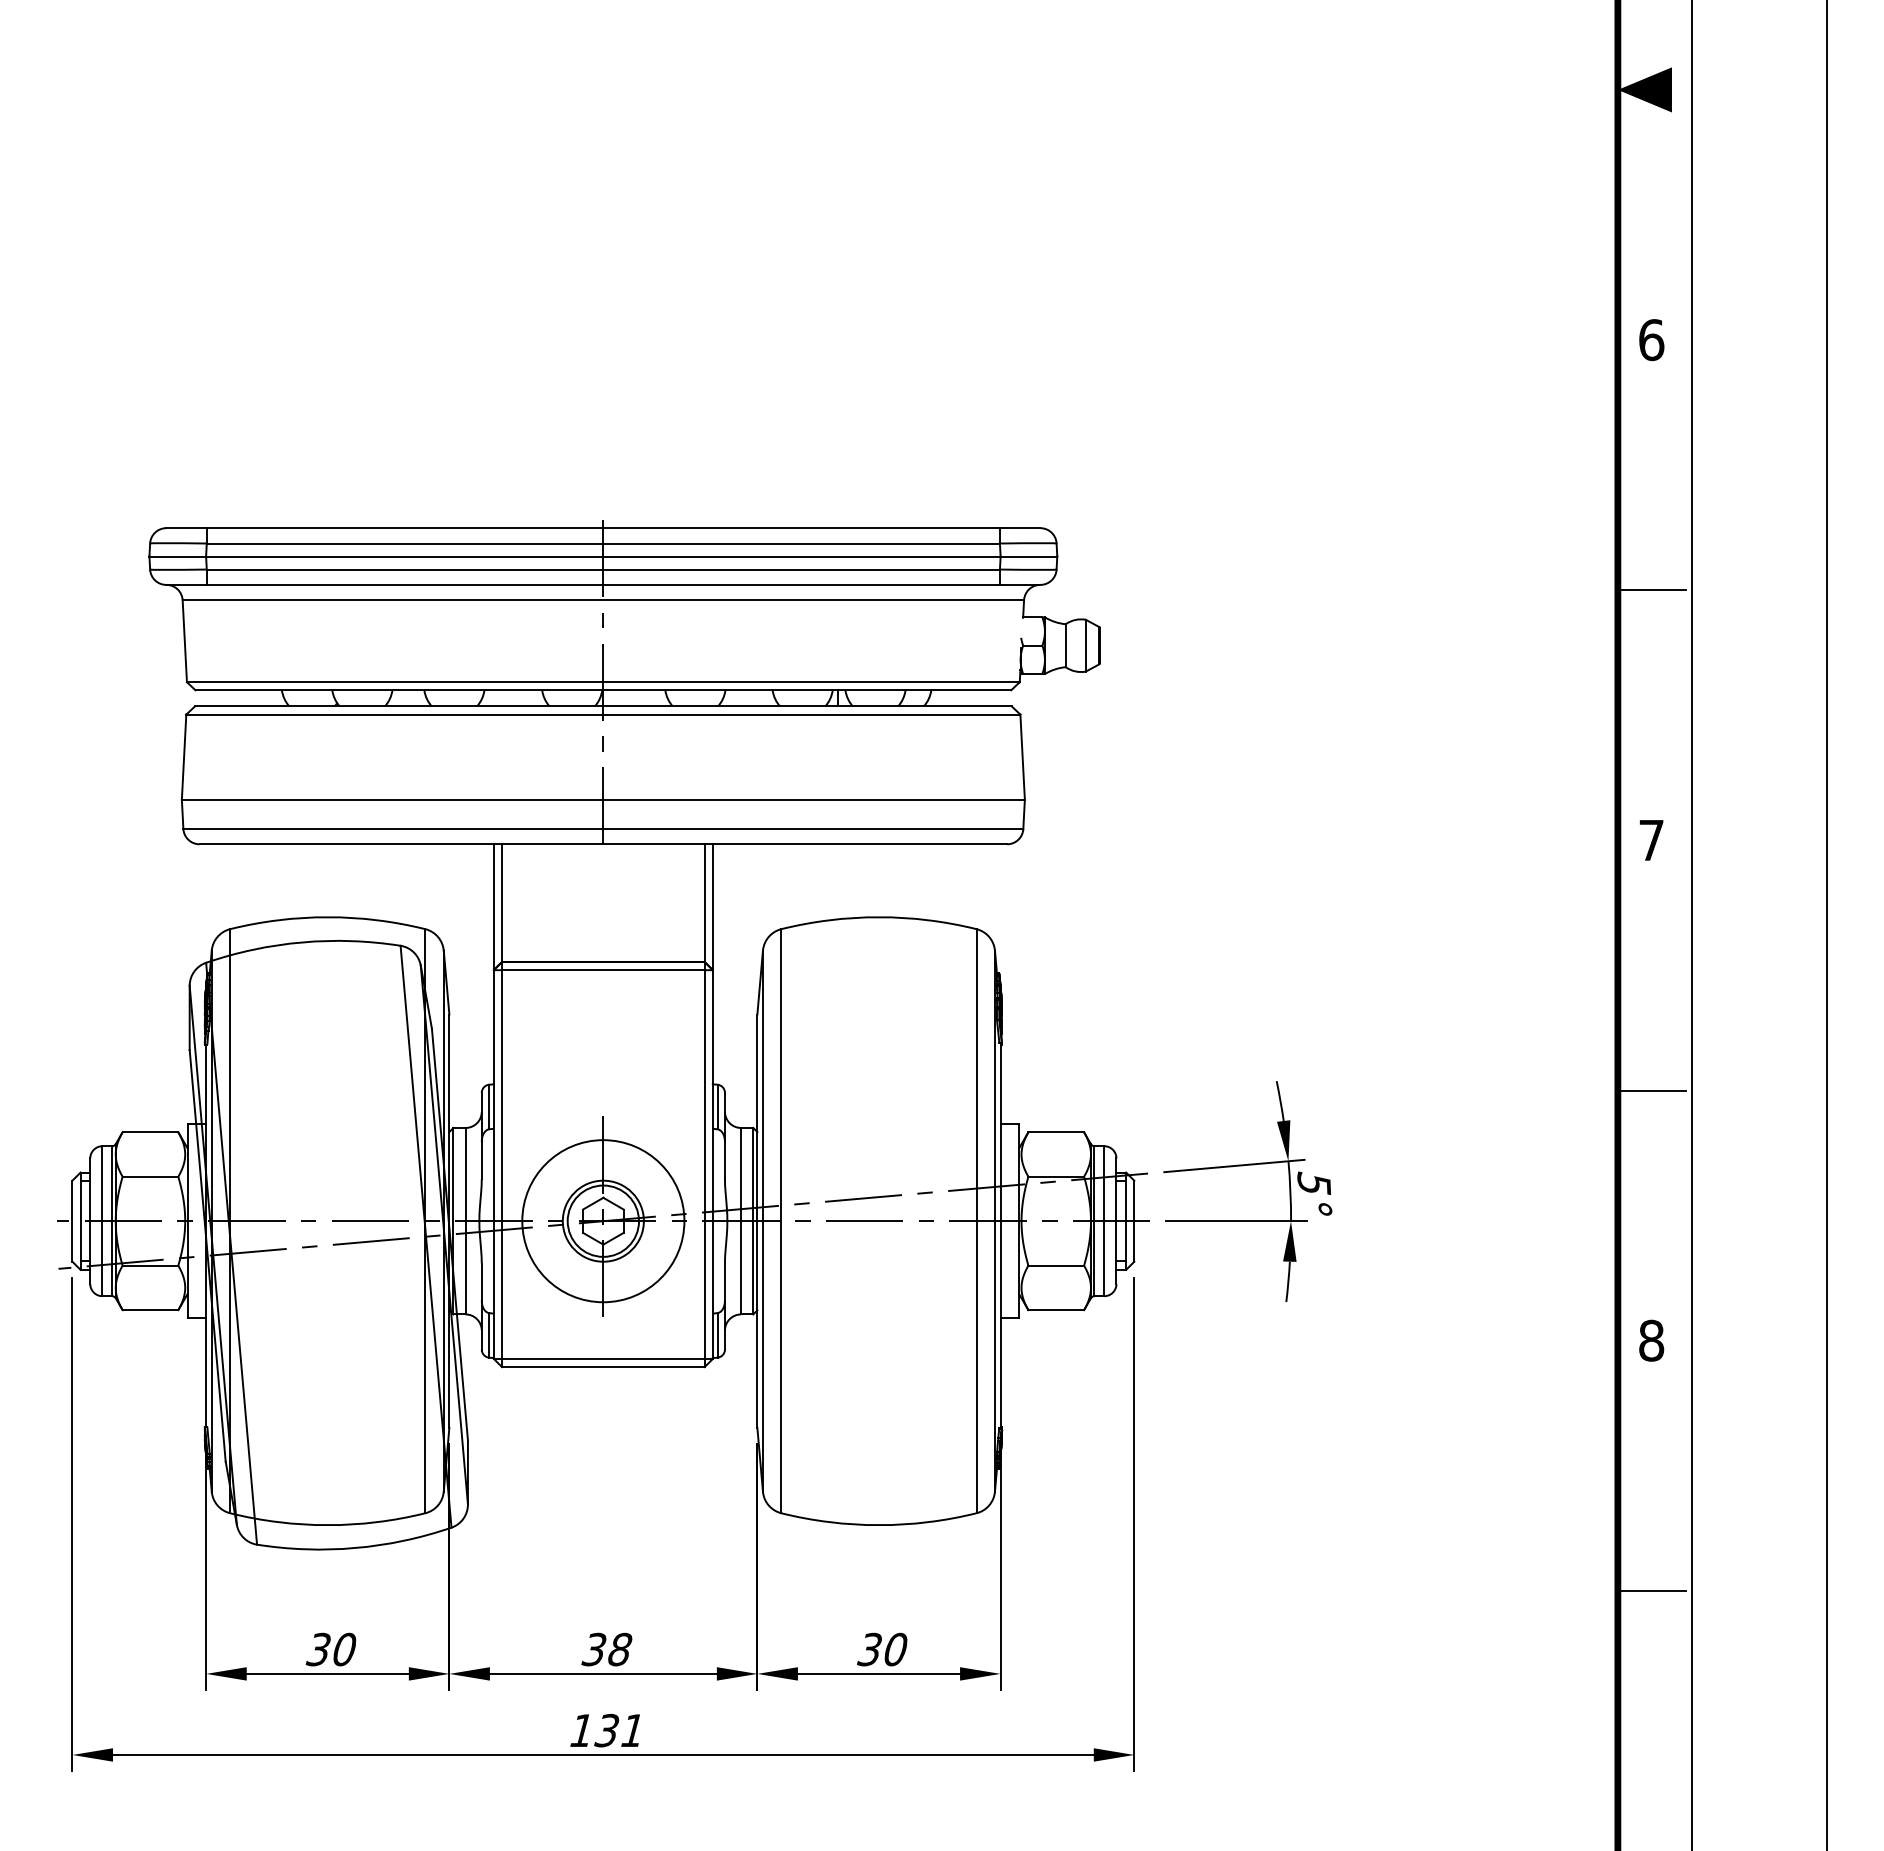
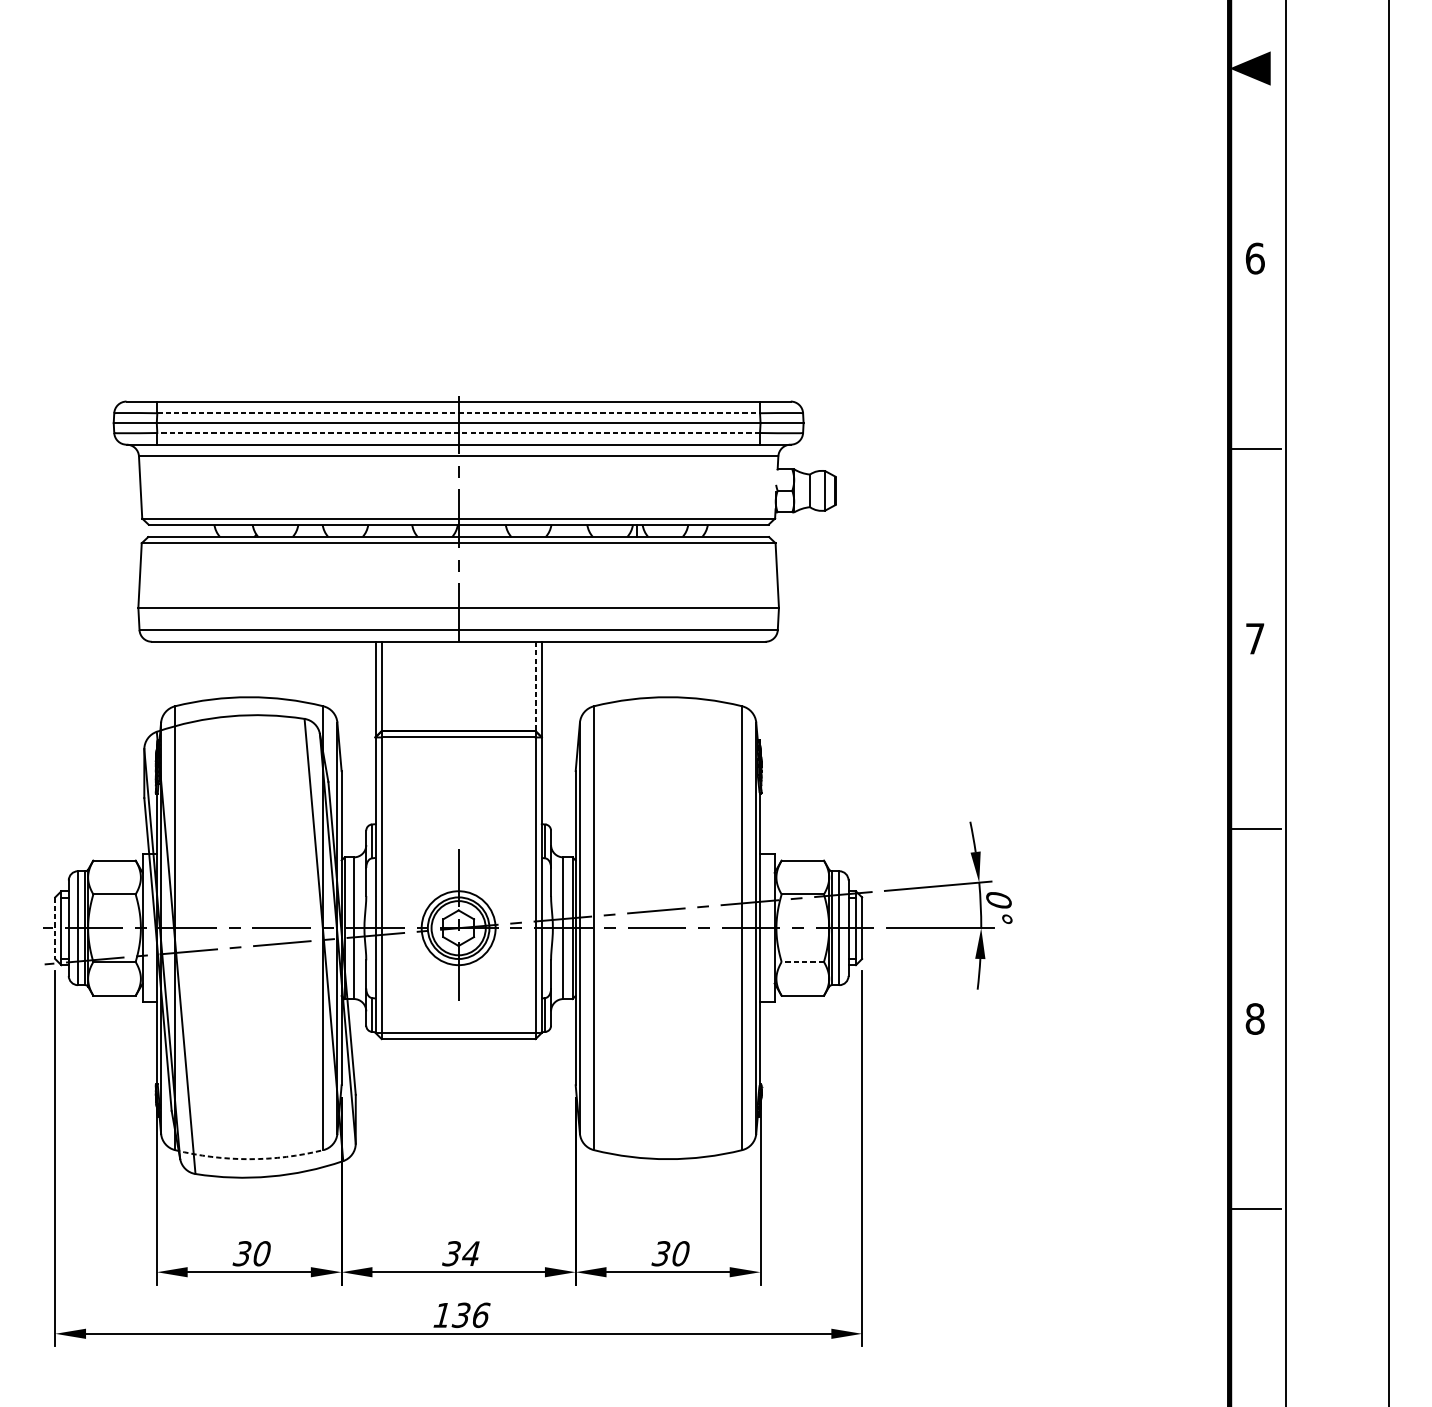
line: (603, 543) -> (458, 413), solid -> dashed
line: (603, 569) -> (458, 432), solid -> dashed
line: (704, 903) -> (535, 686), solid -> dashed
text: (1314, 1183) -> (999, 899), 5° -> 0°
line: (72, 1221) -> (55, 928), solid -> dashed
circle: (603, 1221) -> (458, 928), size x0.6
line: (1056, 1265) -> (803, 961), solid -> dashed
arc: (327, 1525) -> (249, 1159), solid -> dashed
text: (619, 1649) -> (470, 1253), 38 -> 34
text: (633, 1730) -> (481, 1315), 131 -> 136

